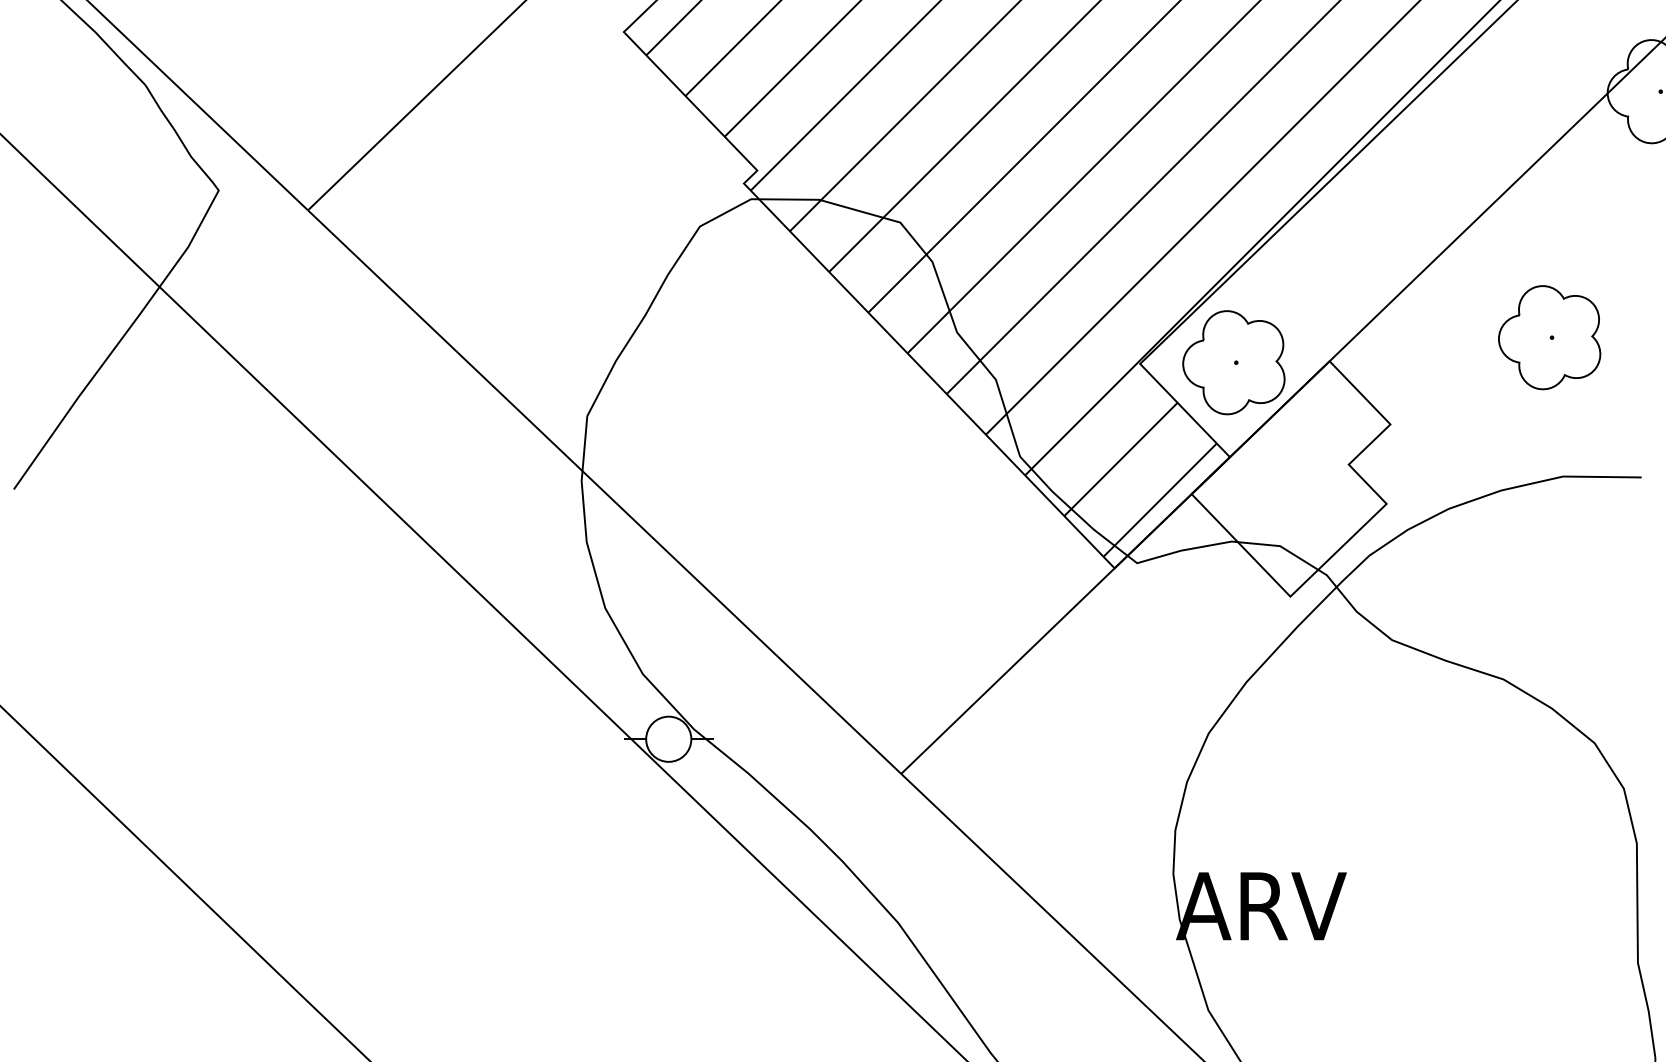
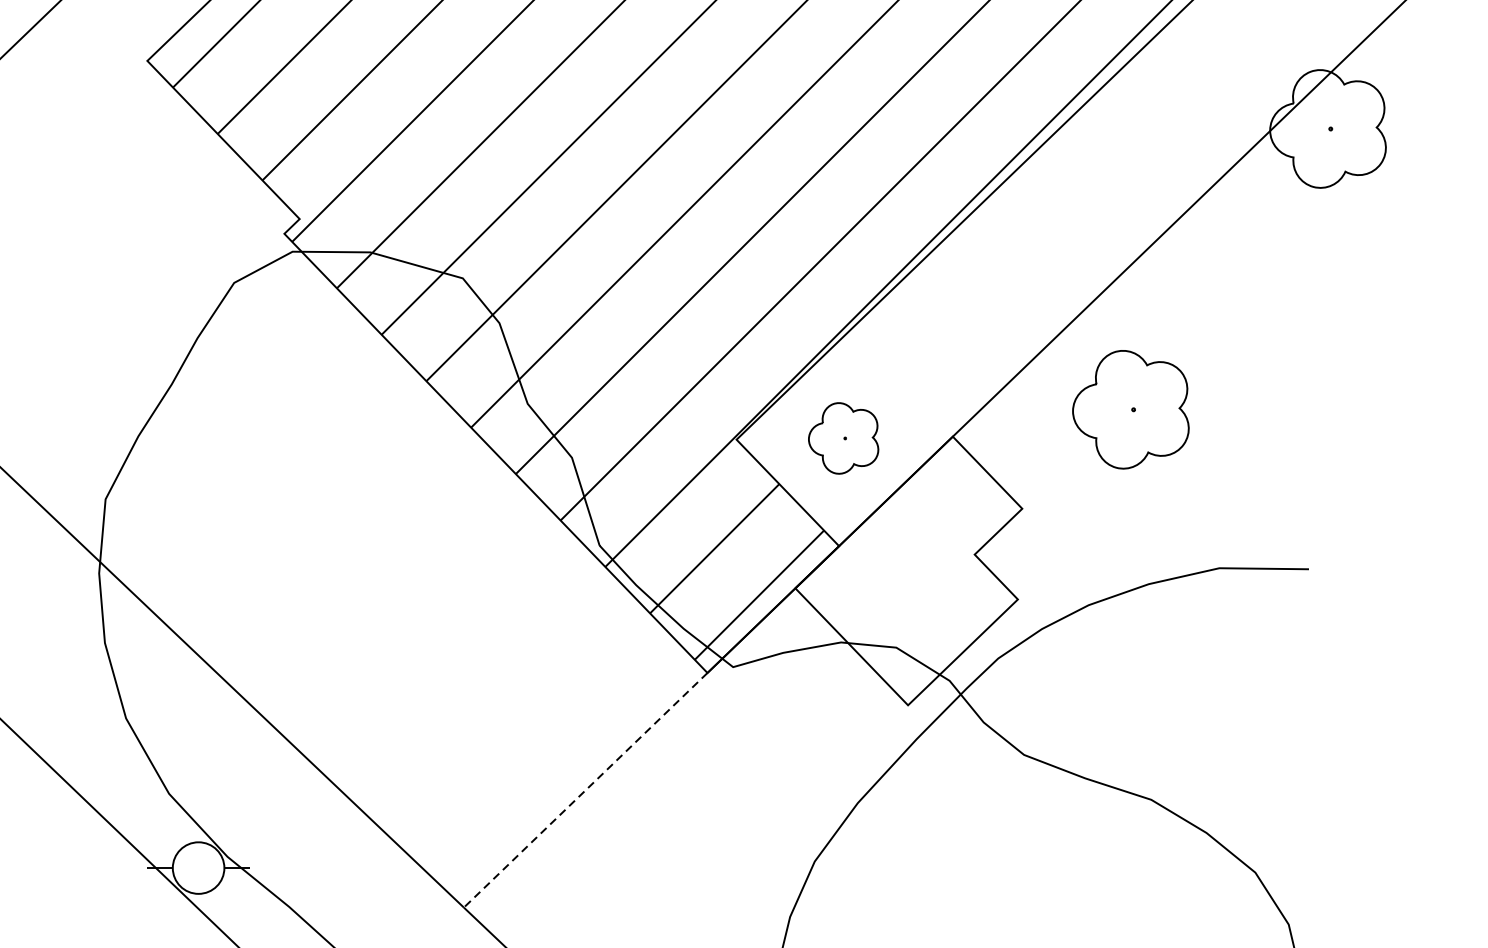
part: (1549, 337) -> (1130, 409), moved
part: (1233, 362) -> (843, 438), size x0.6
line: (1007, 671) -> (585, 790), solid -> dashed

